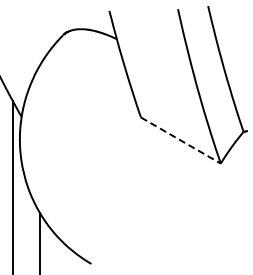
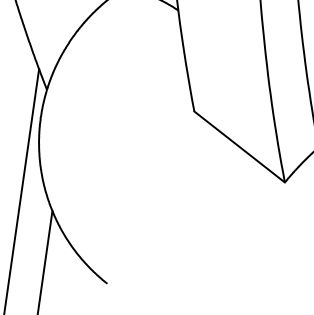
line: (181, 140) -> (240, 147), dashed -> solid

